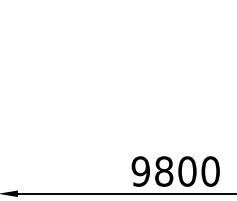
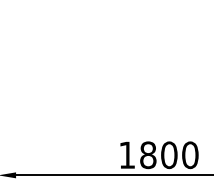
text: (141, 171) -> (127, 155), 9800 -> 1800

